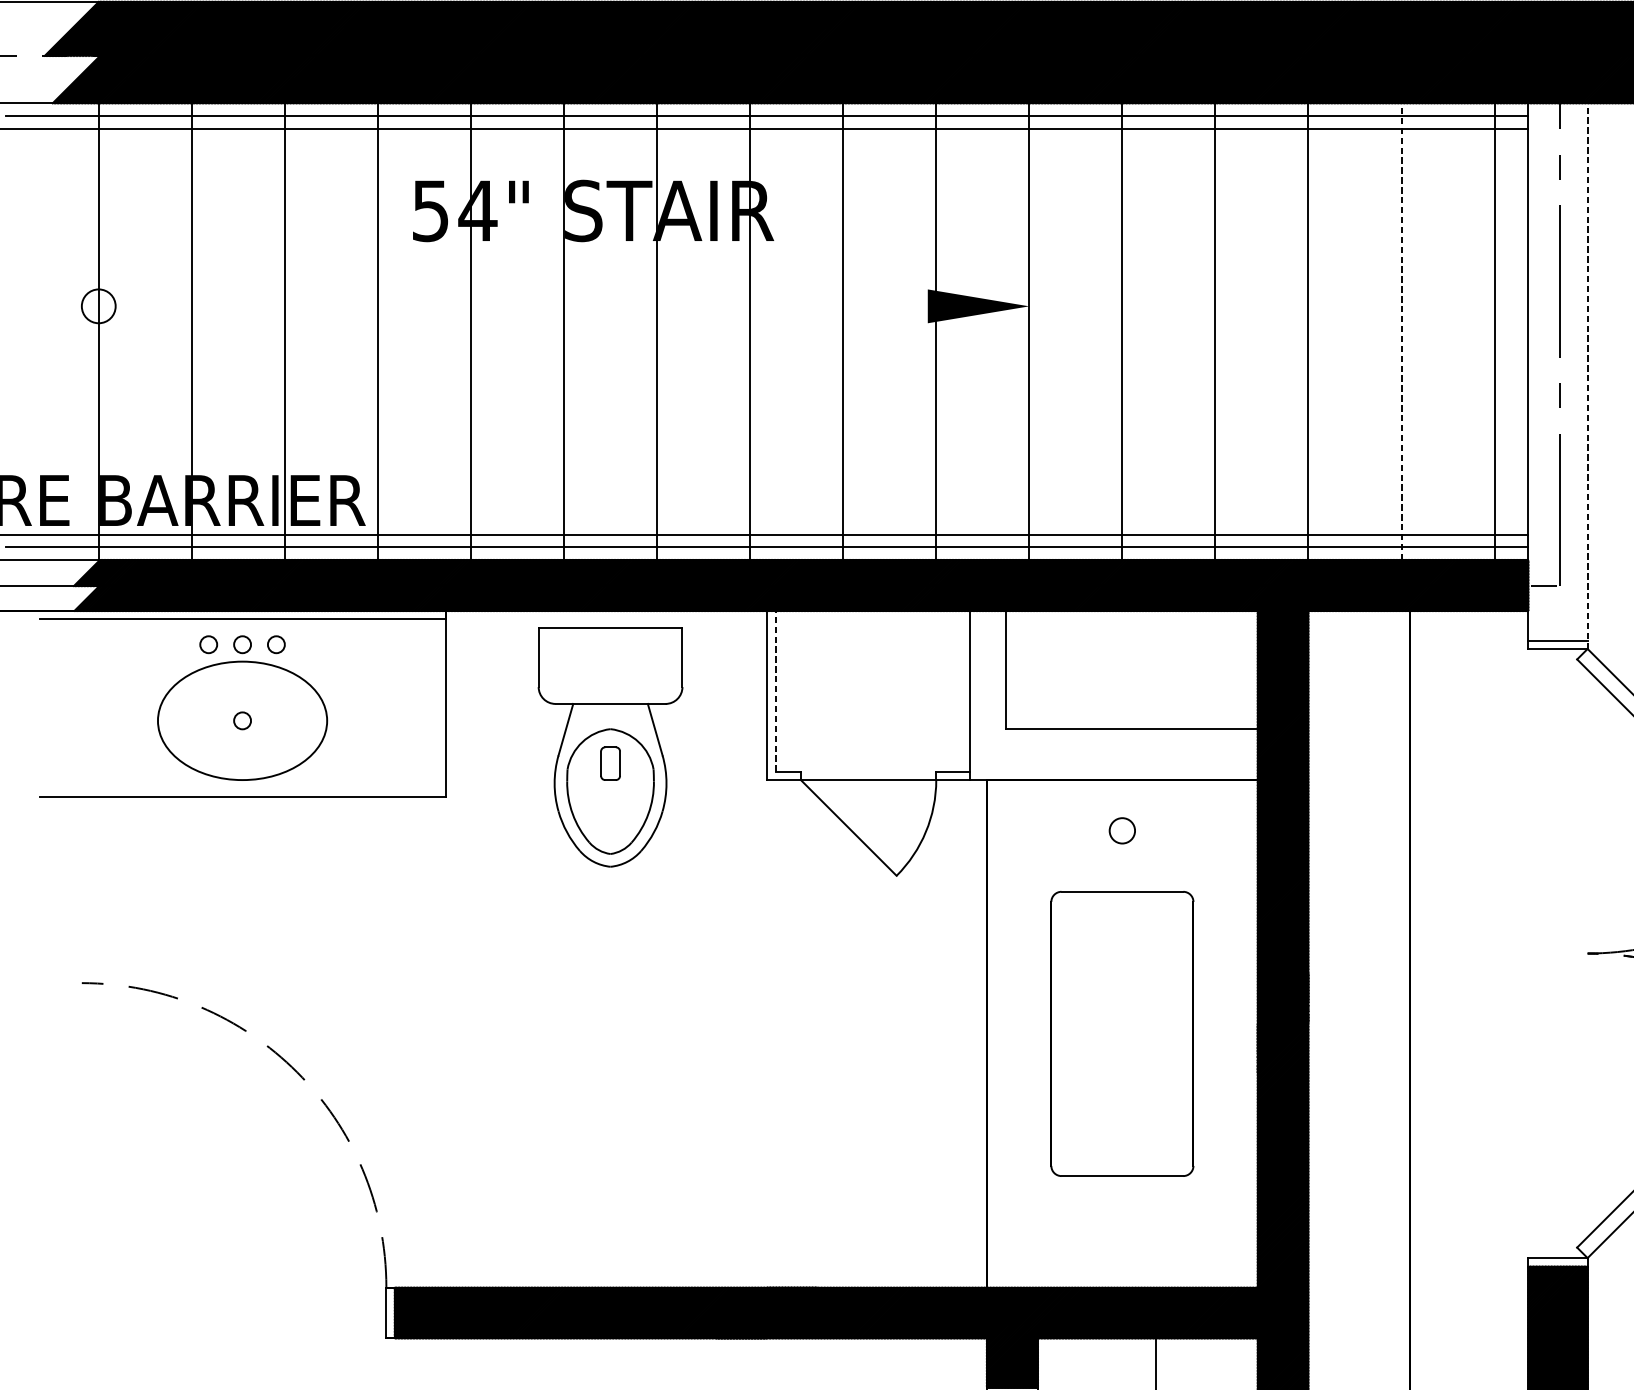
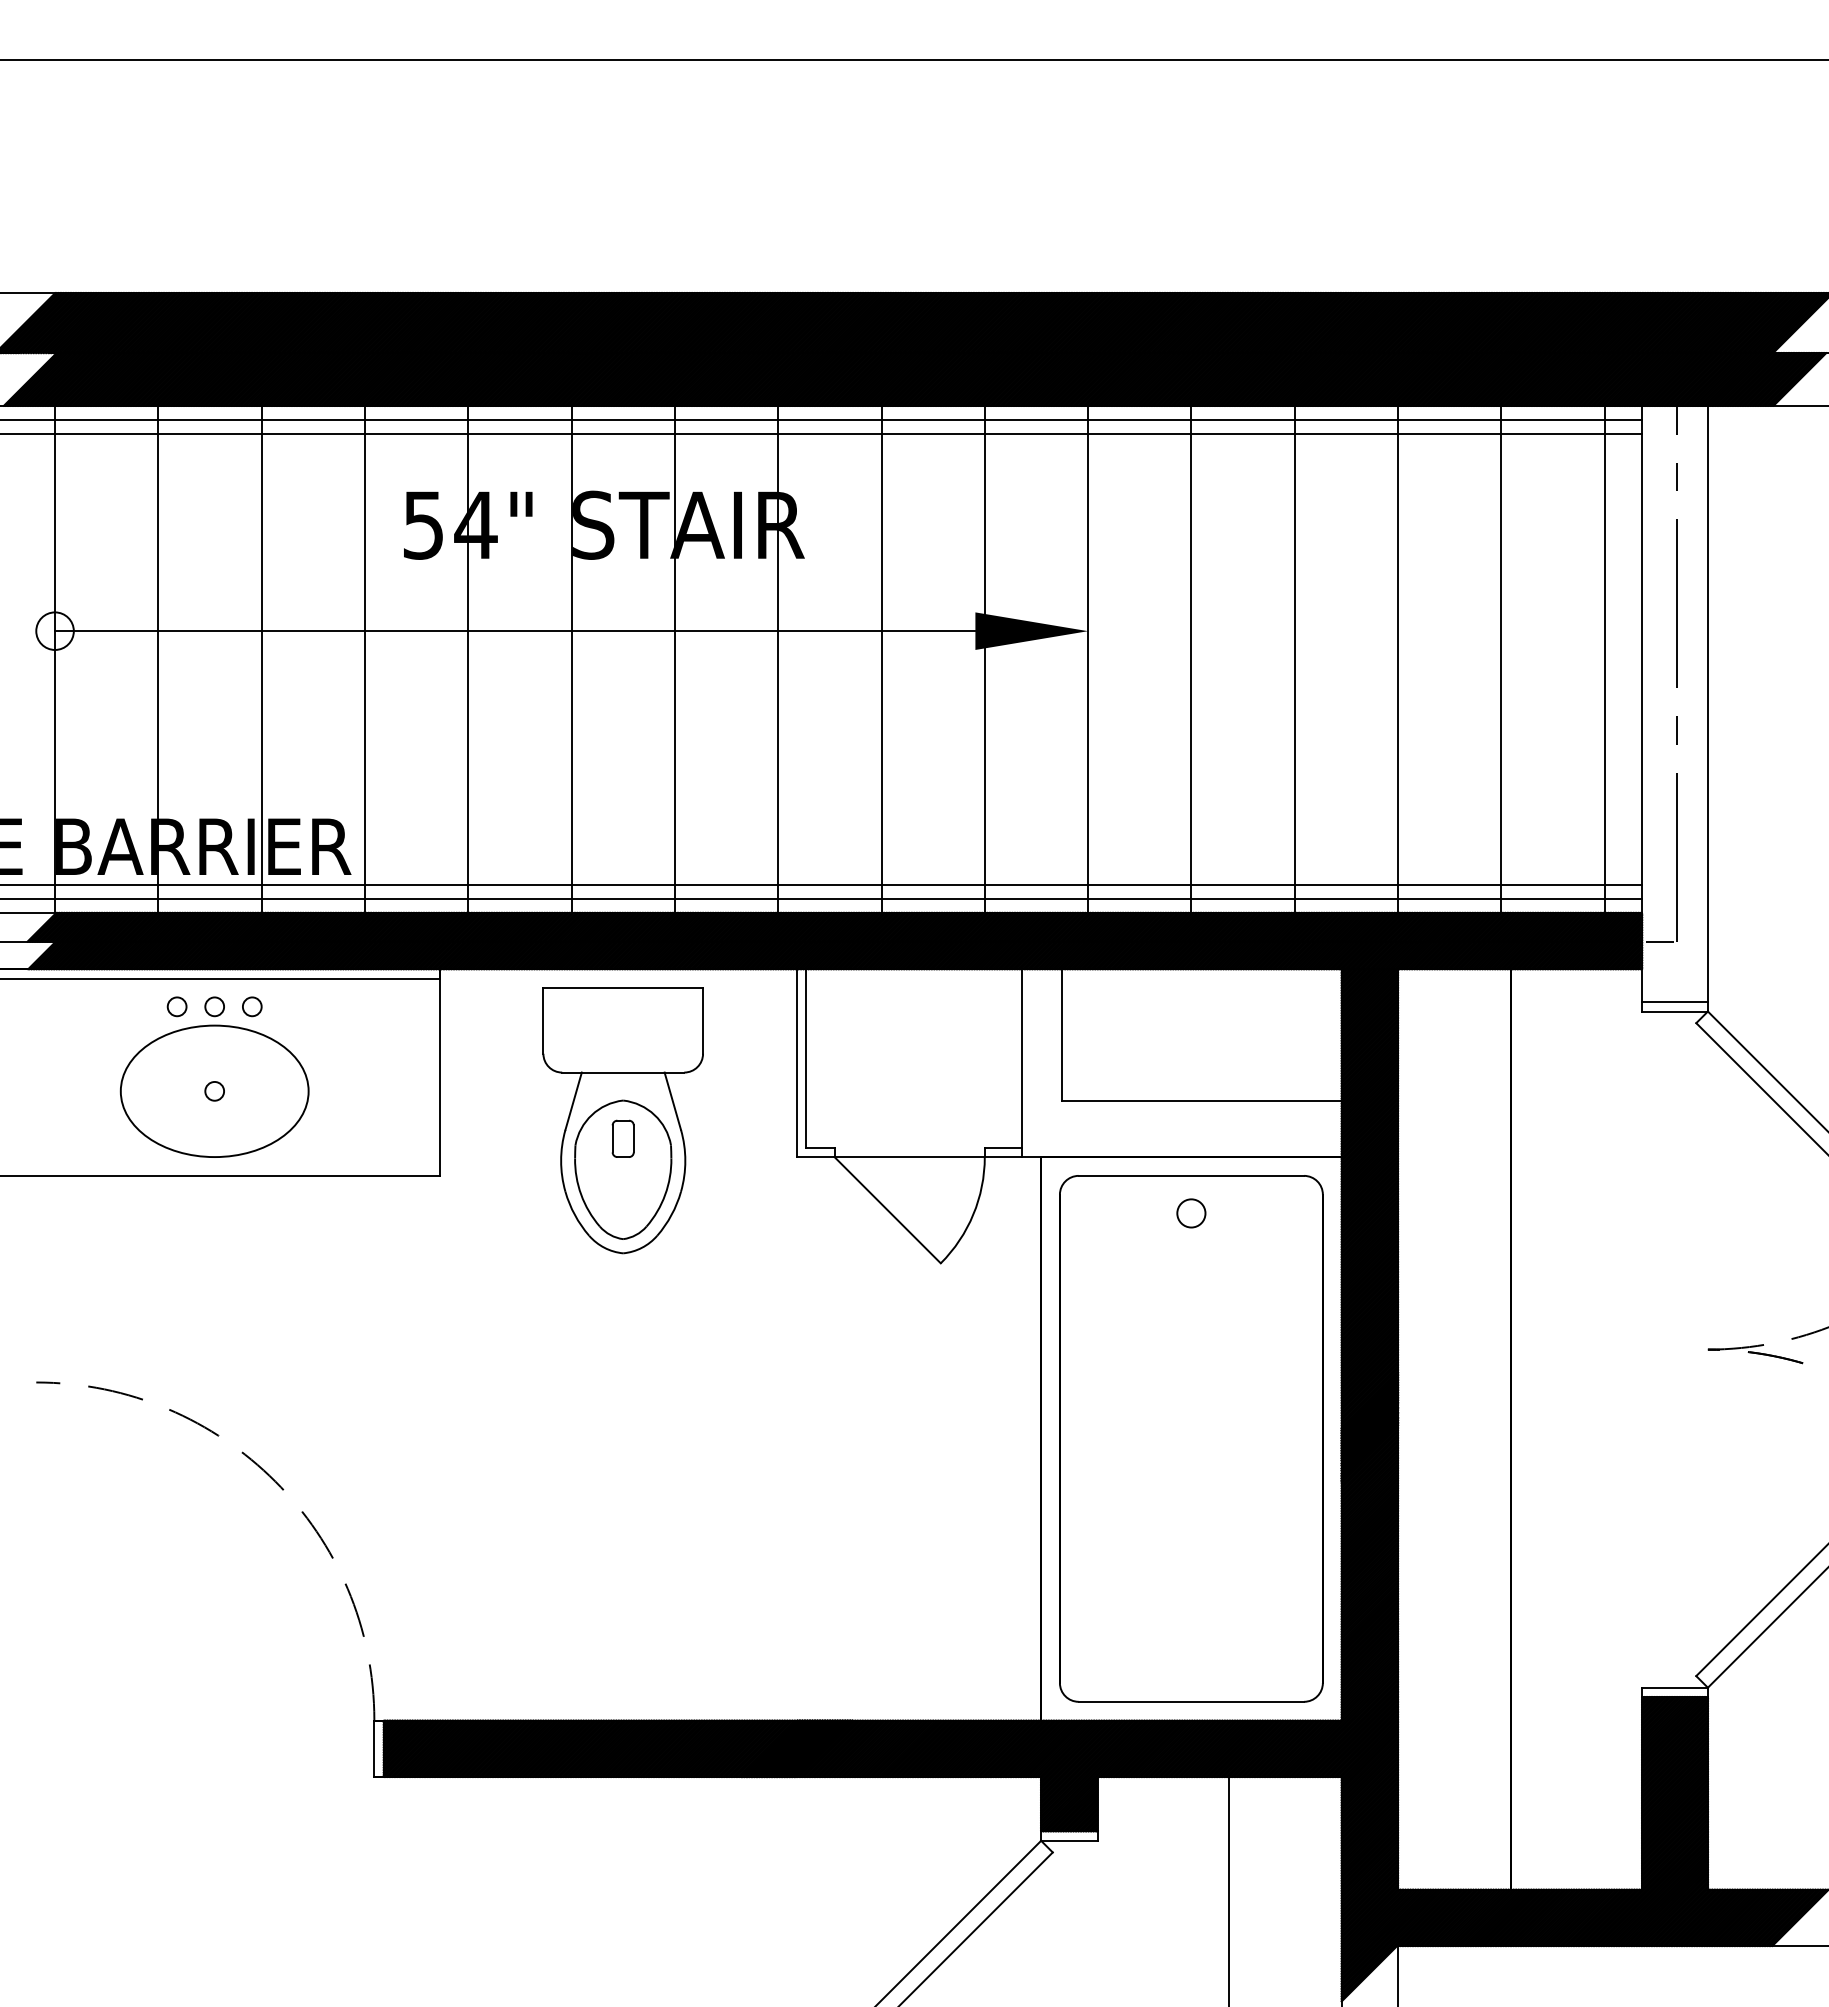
line: (513, 306) -> (515, 631), added
line: (1401, 331) -> (1501, 659), dashed -> solid
line: (1587, 375) -> (1707, 708), dashed -> solid
line: (775, 690) -> (806, 1057), dashed -> solid
part: (1122, 1033) -> (1191, 1438), size x1.67

